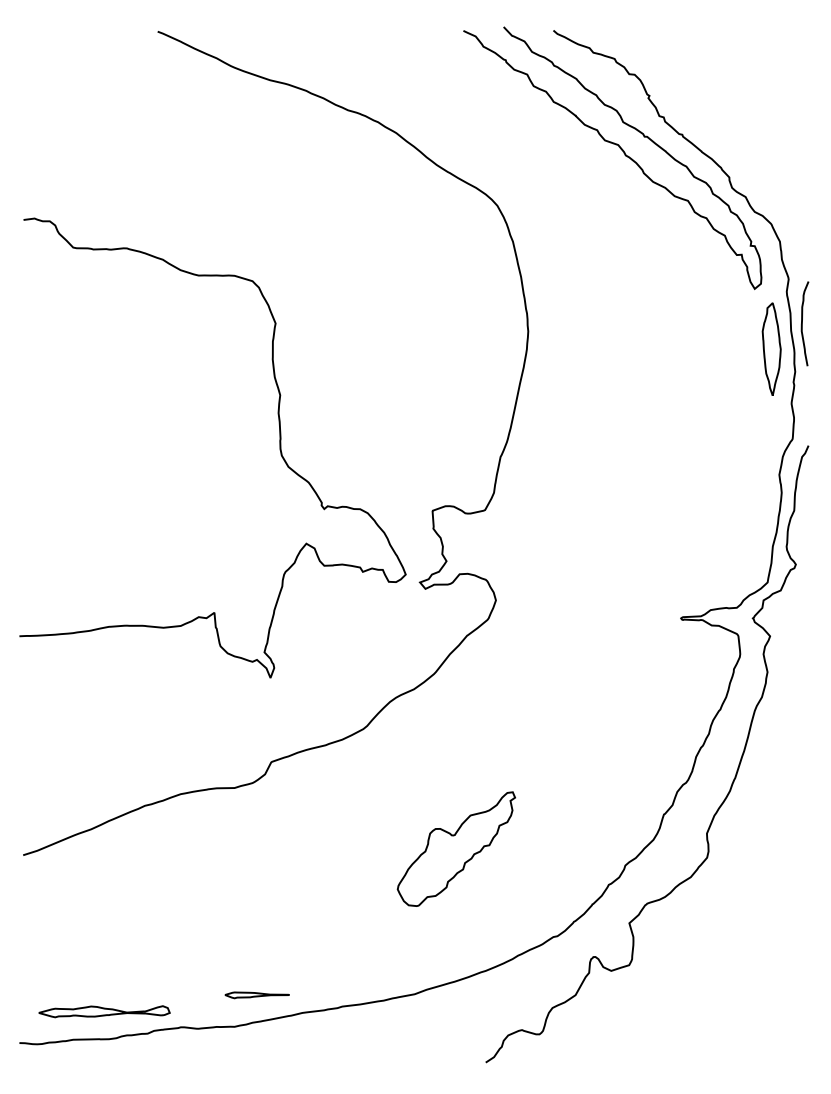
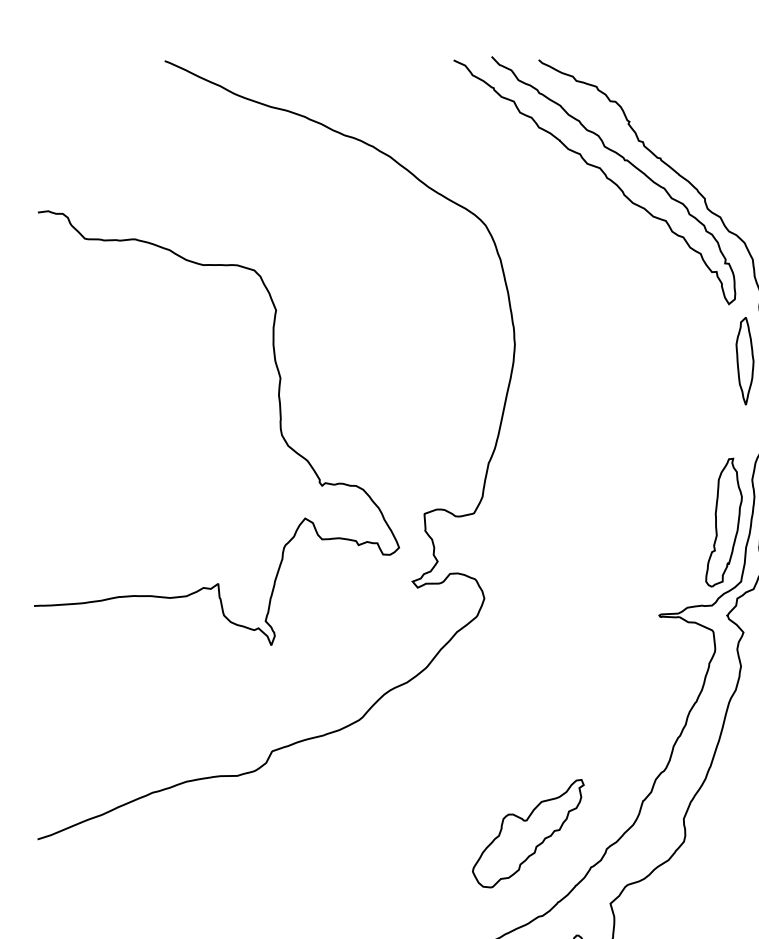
curve: (279, 447) -> (279, 427), moved
part: (749, 519) -> (724, 522), added
part: (455, 848) -> (527, 833), moved

